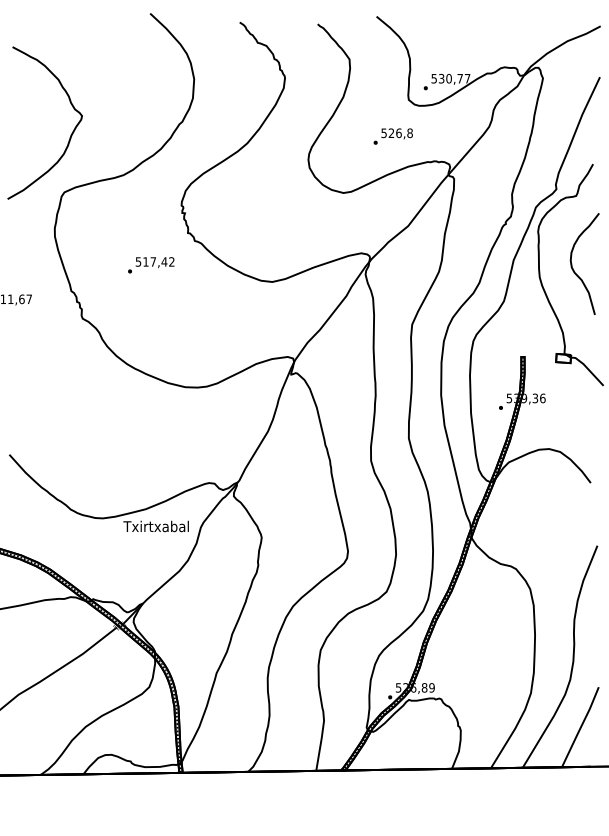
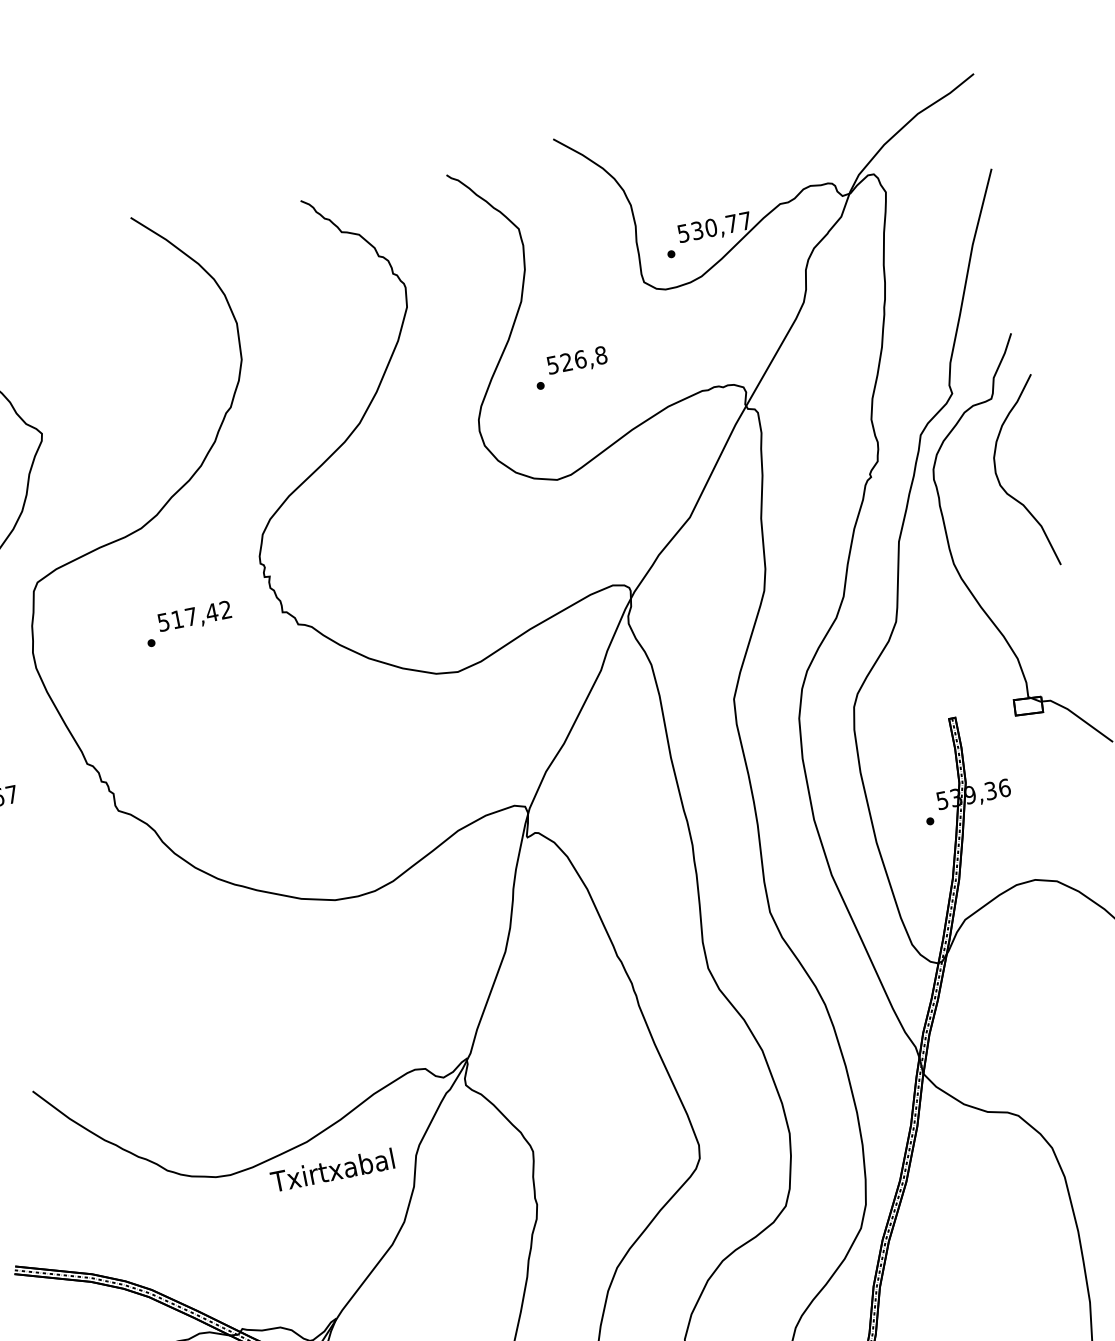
text: (392, 136) -> (569, 367), moved
curve: (572, 263) -> (1000, 477), moved
text: (151, 265) -> (189, 624), moved

